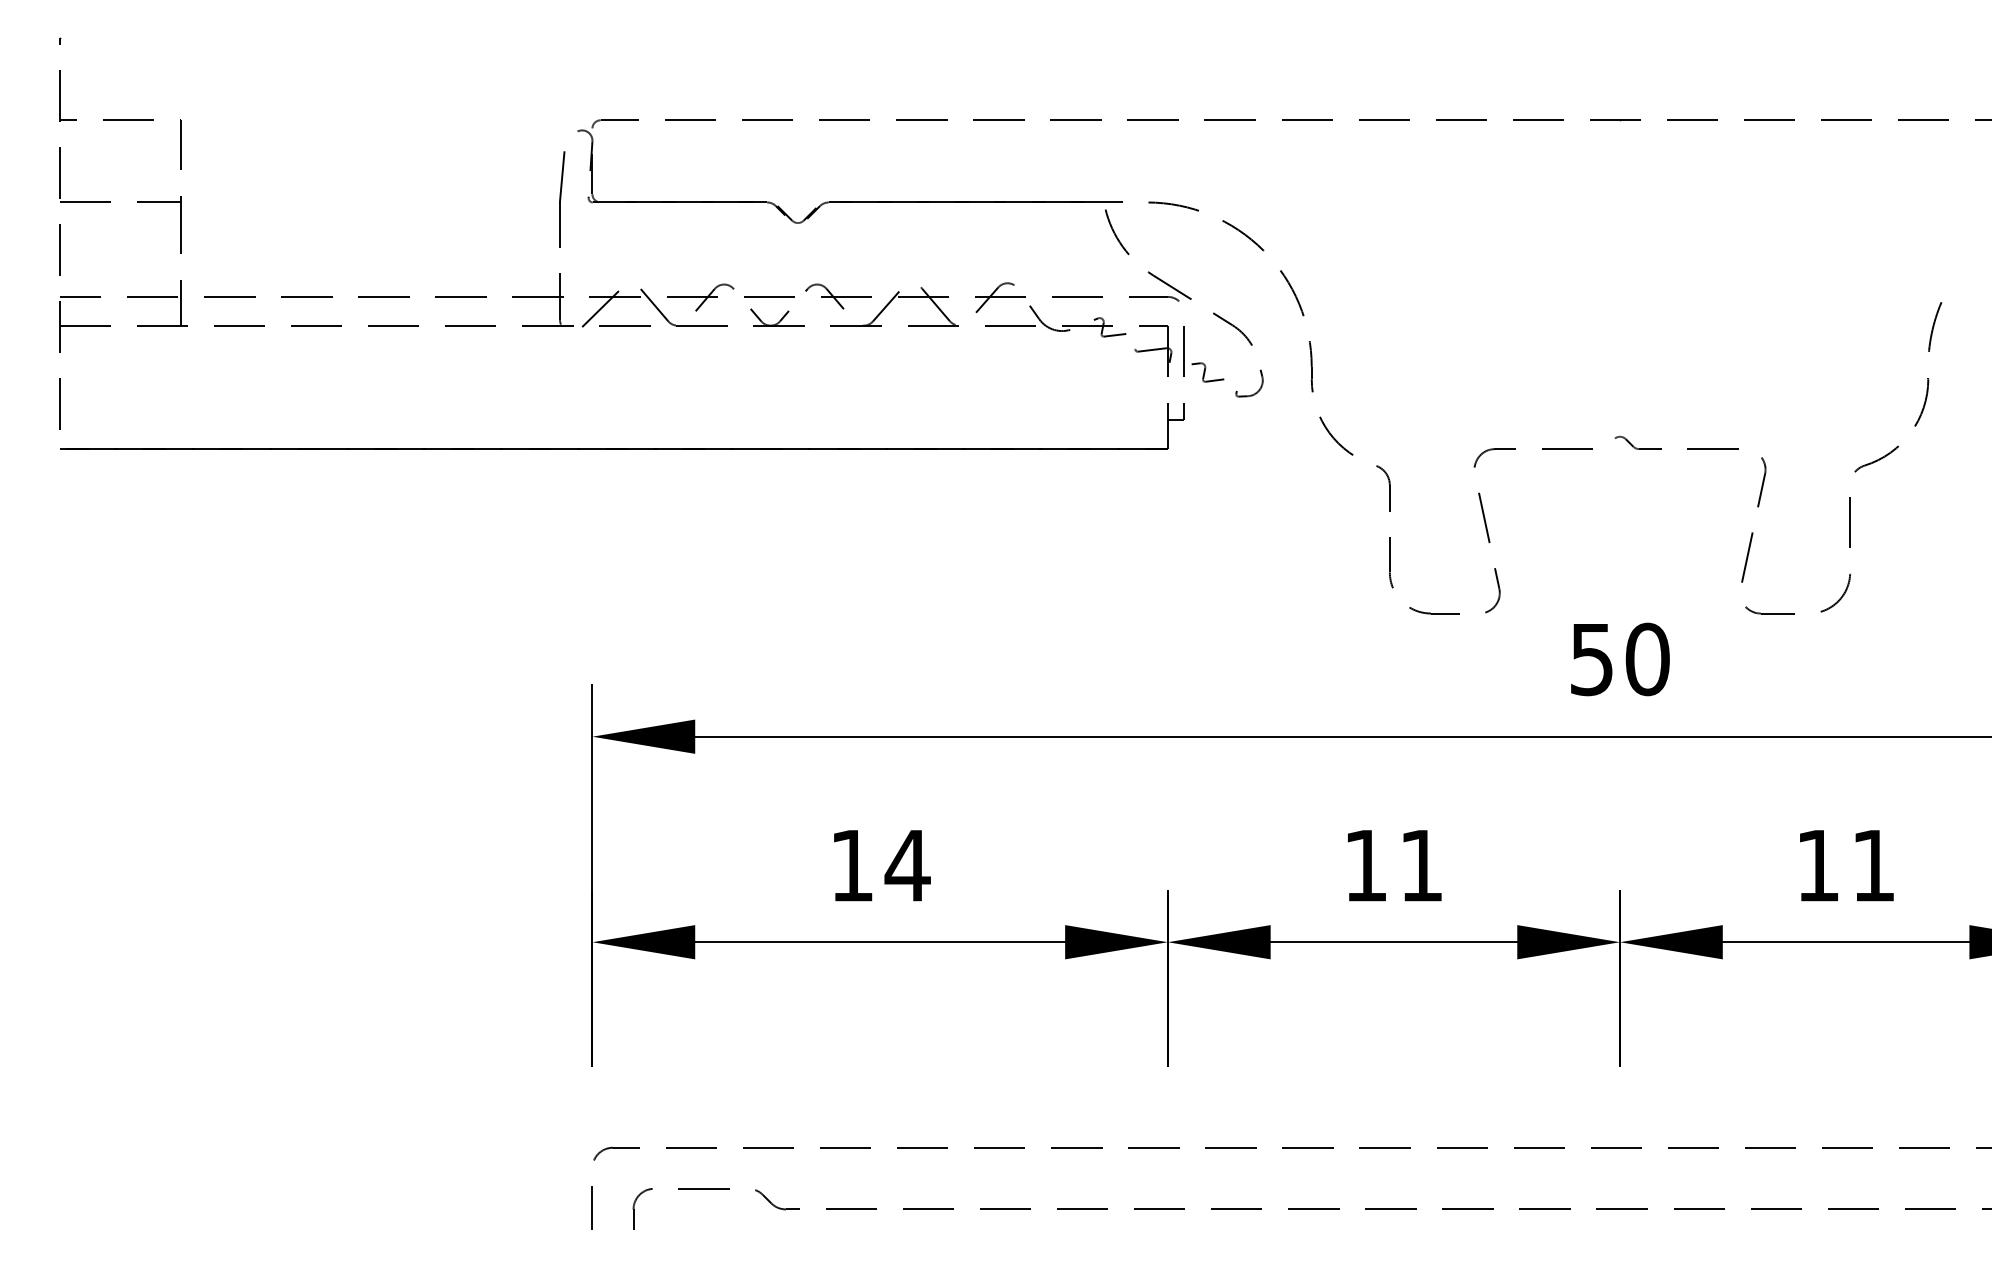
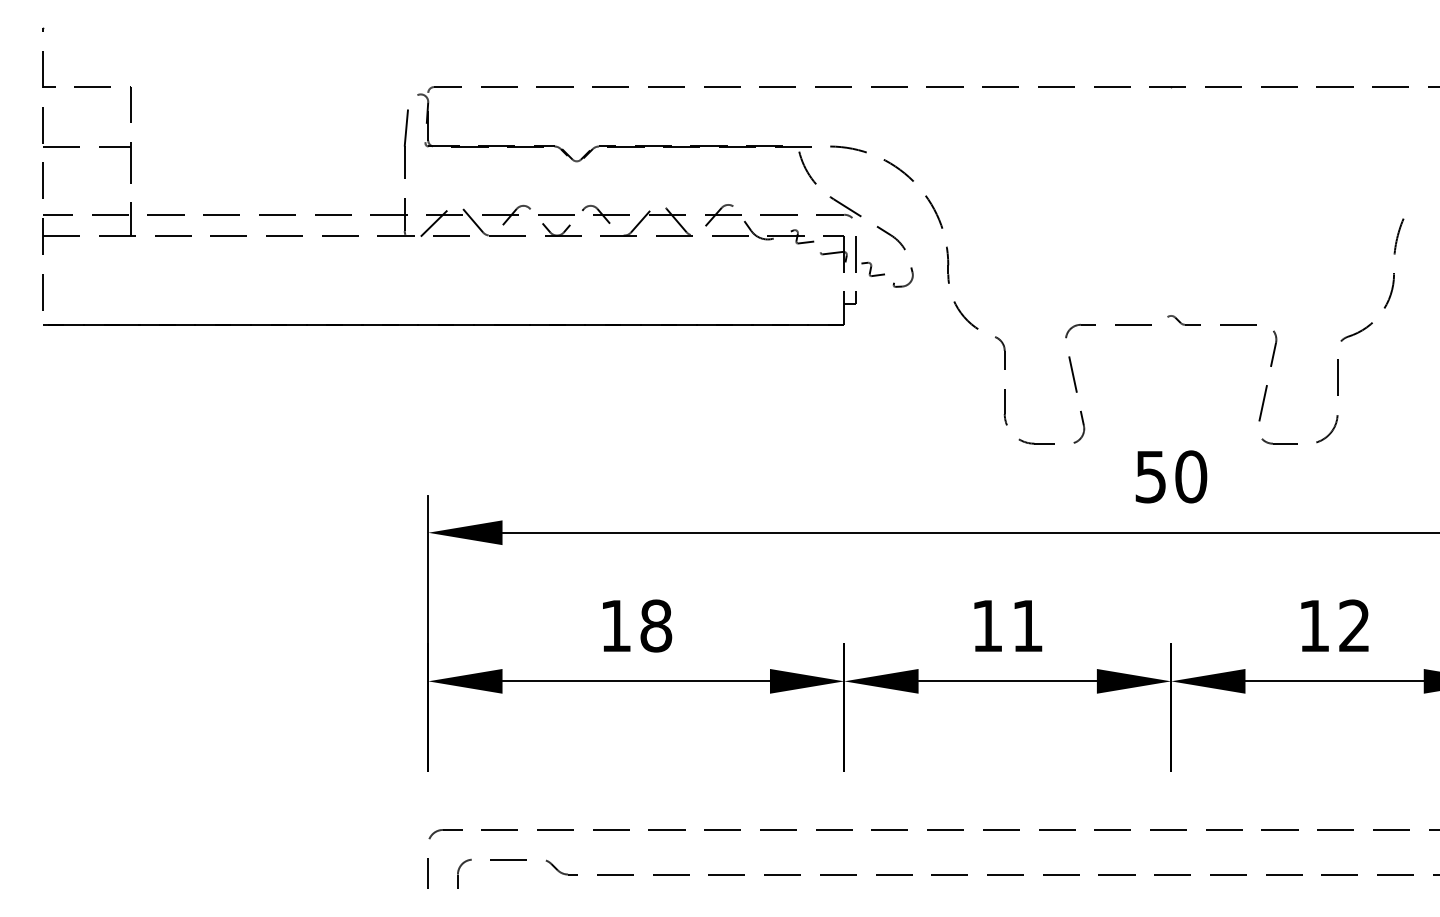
text: (907, 865) -> (656, 625), 14 -> 18
text: (1872, 865) -> (1353, 625), 11 -> 12

